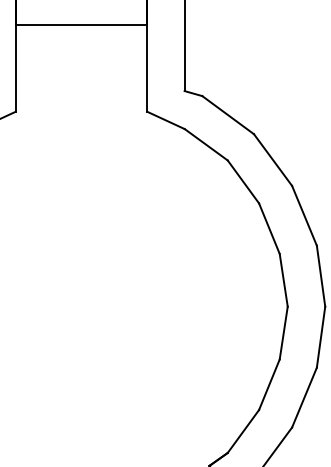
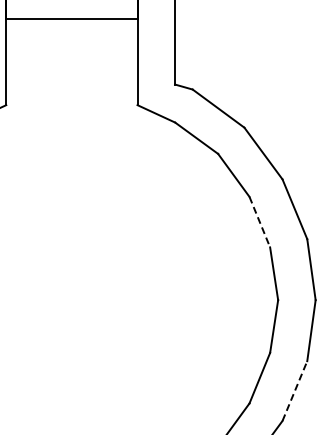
line: (269, 229) -> (259, 222), solid -> dashed
line: (304, 397) -> (294, 390), solid -> dashed

